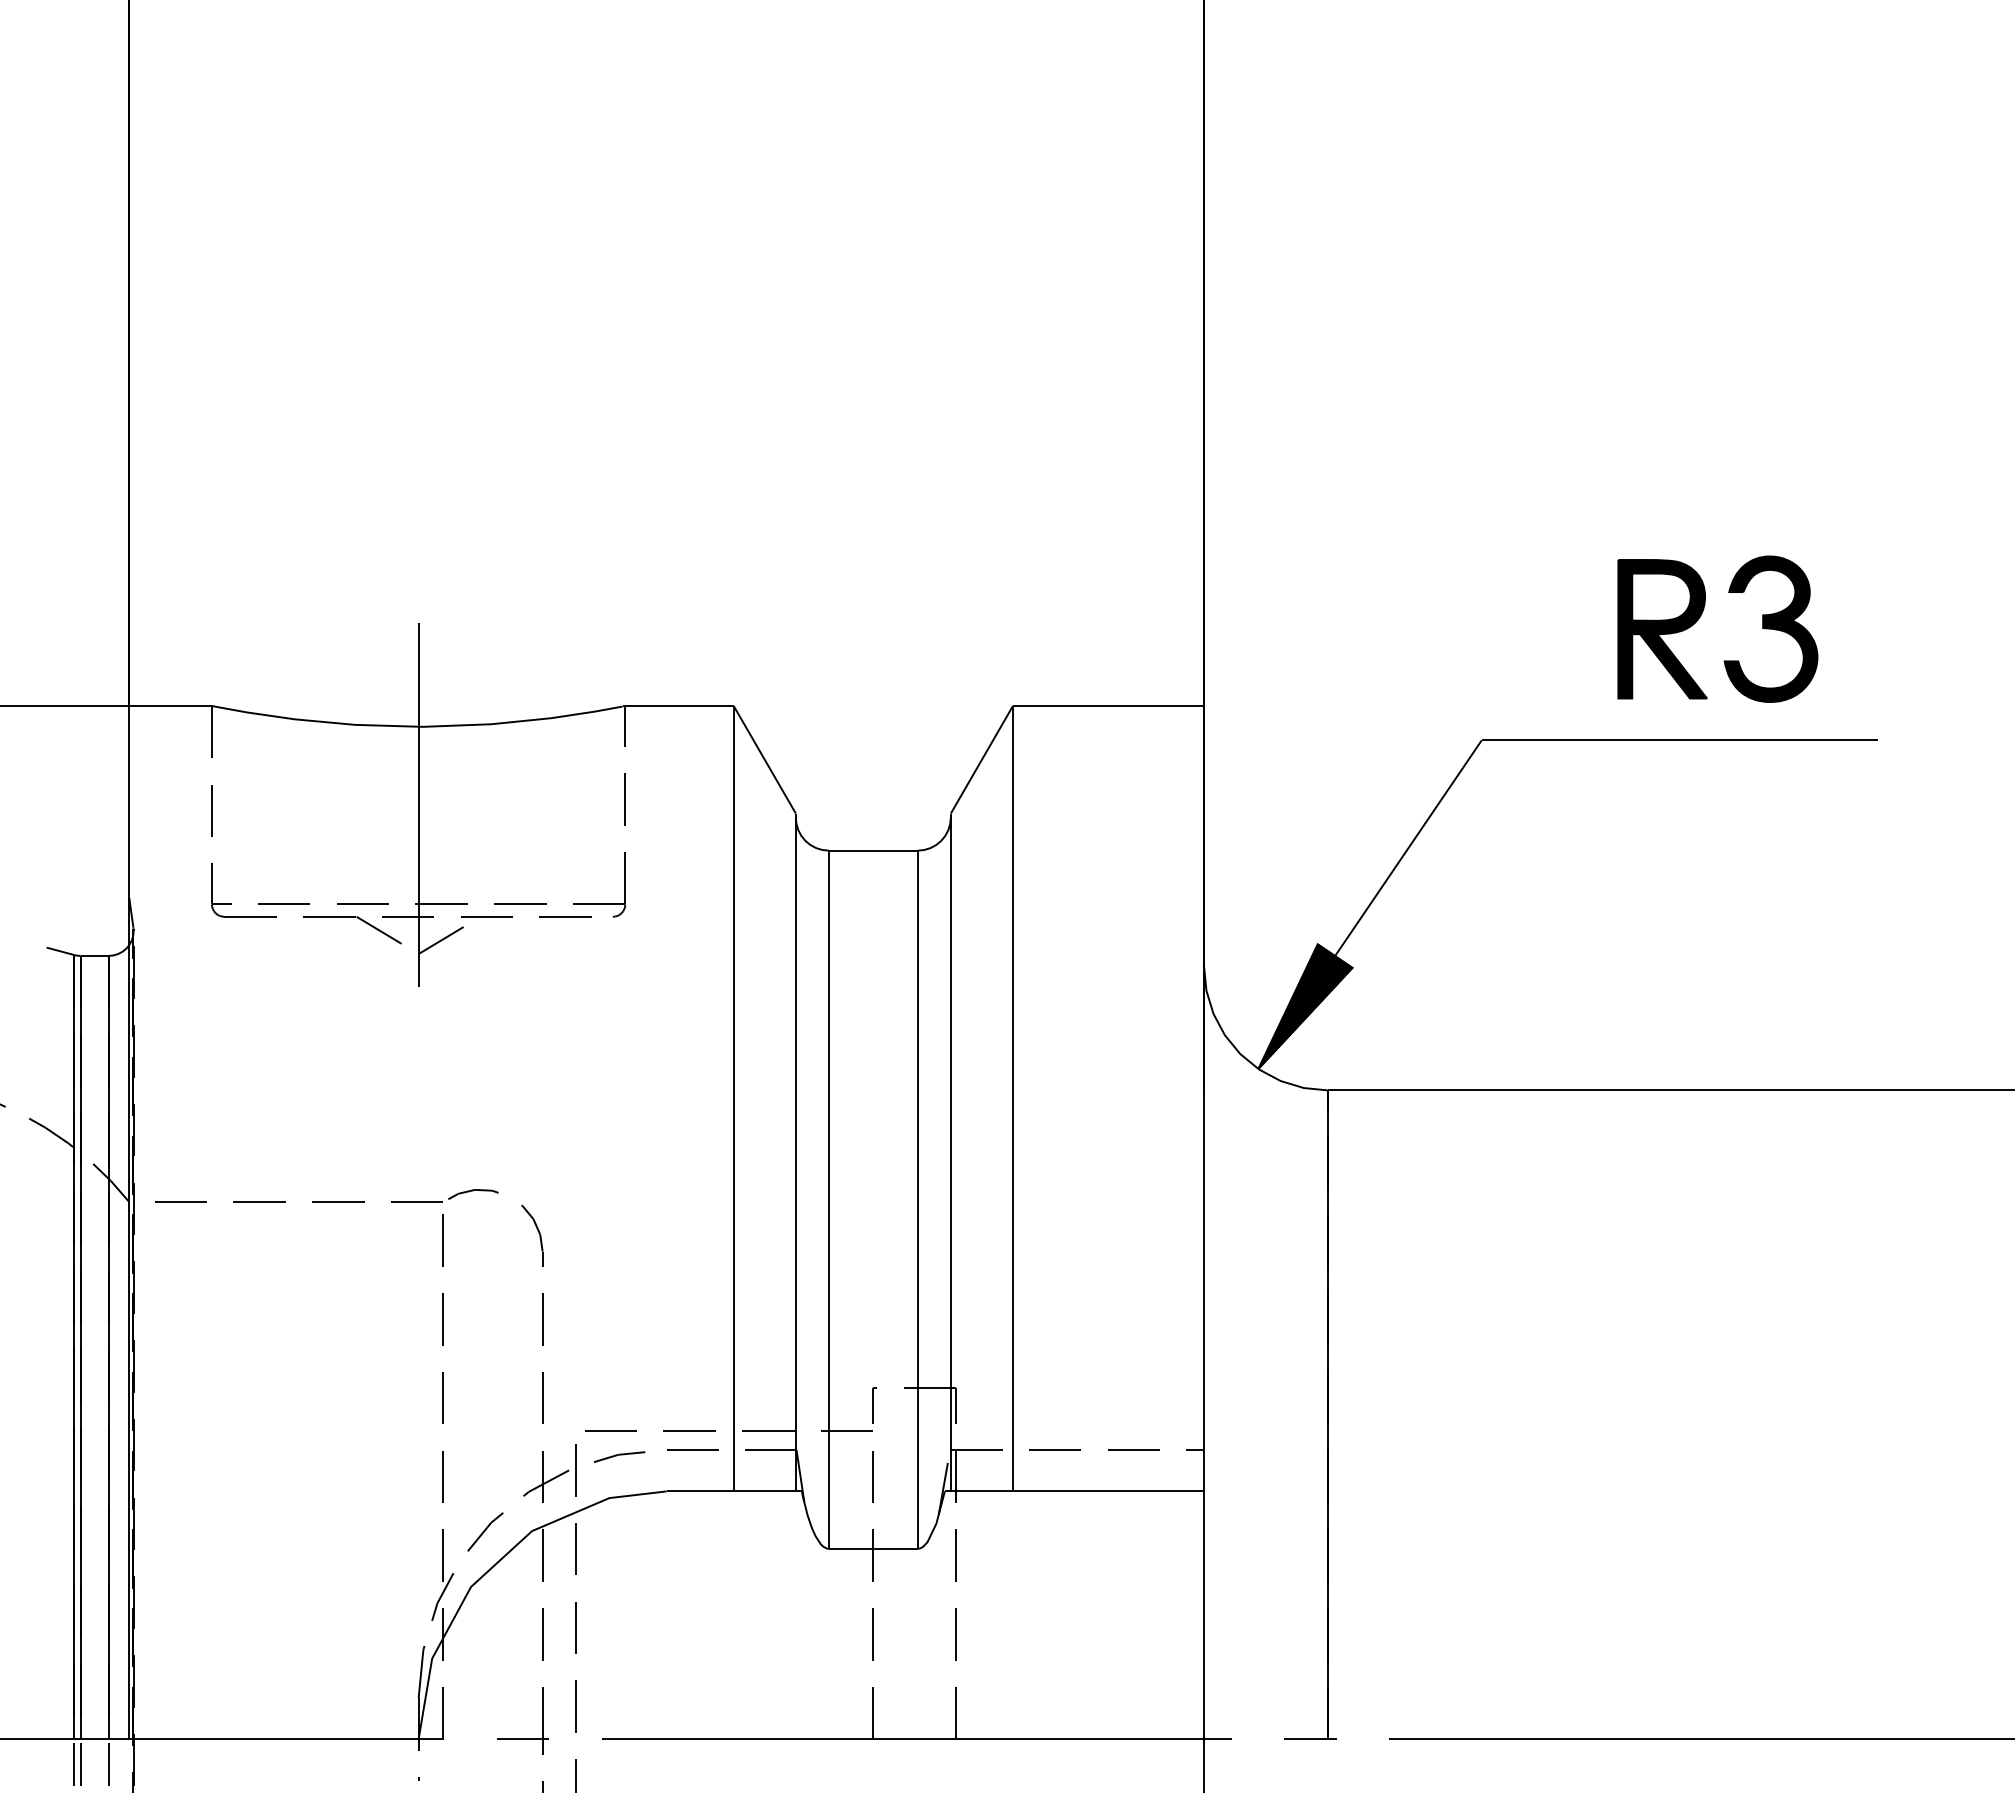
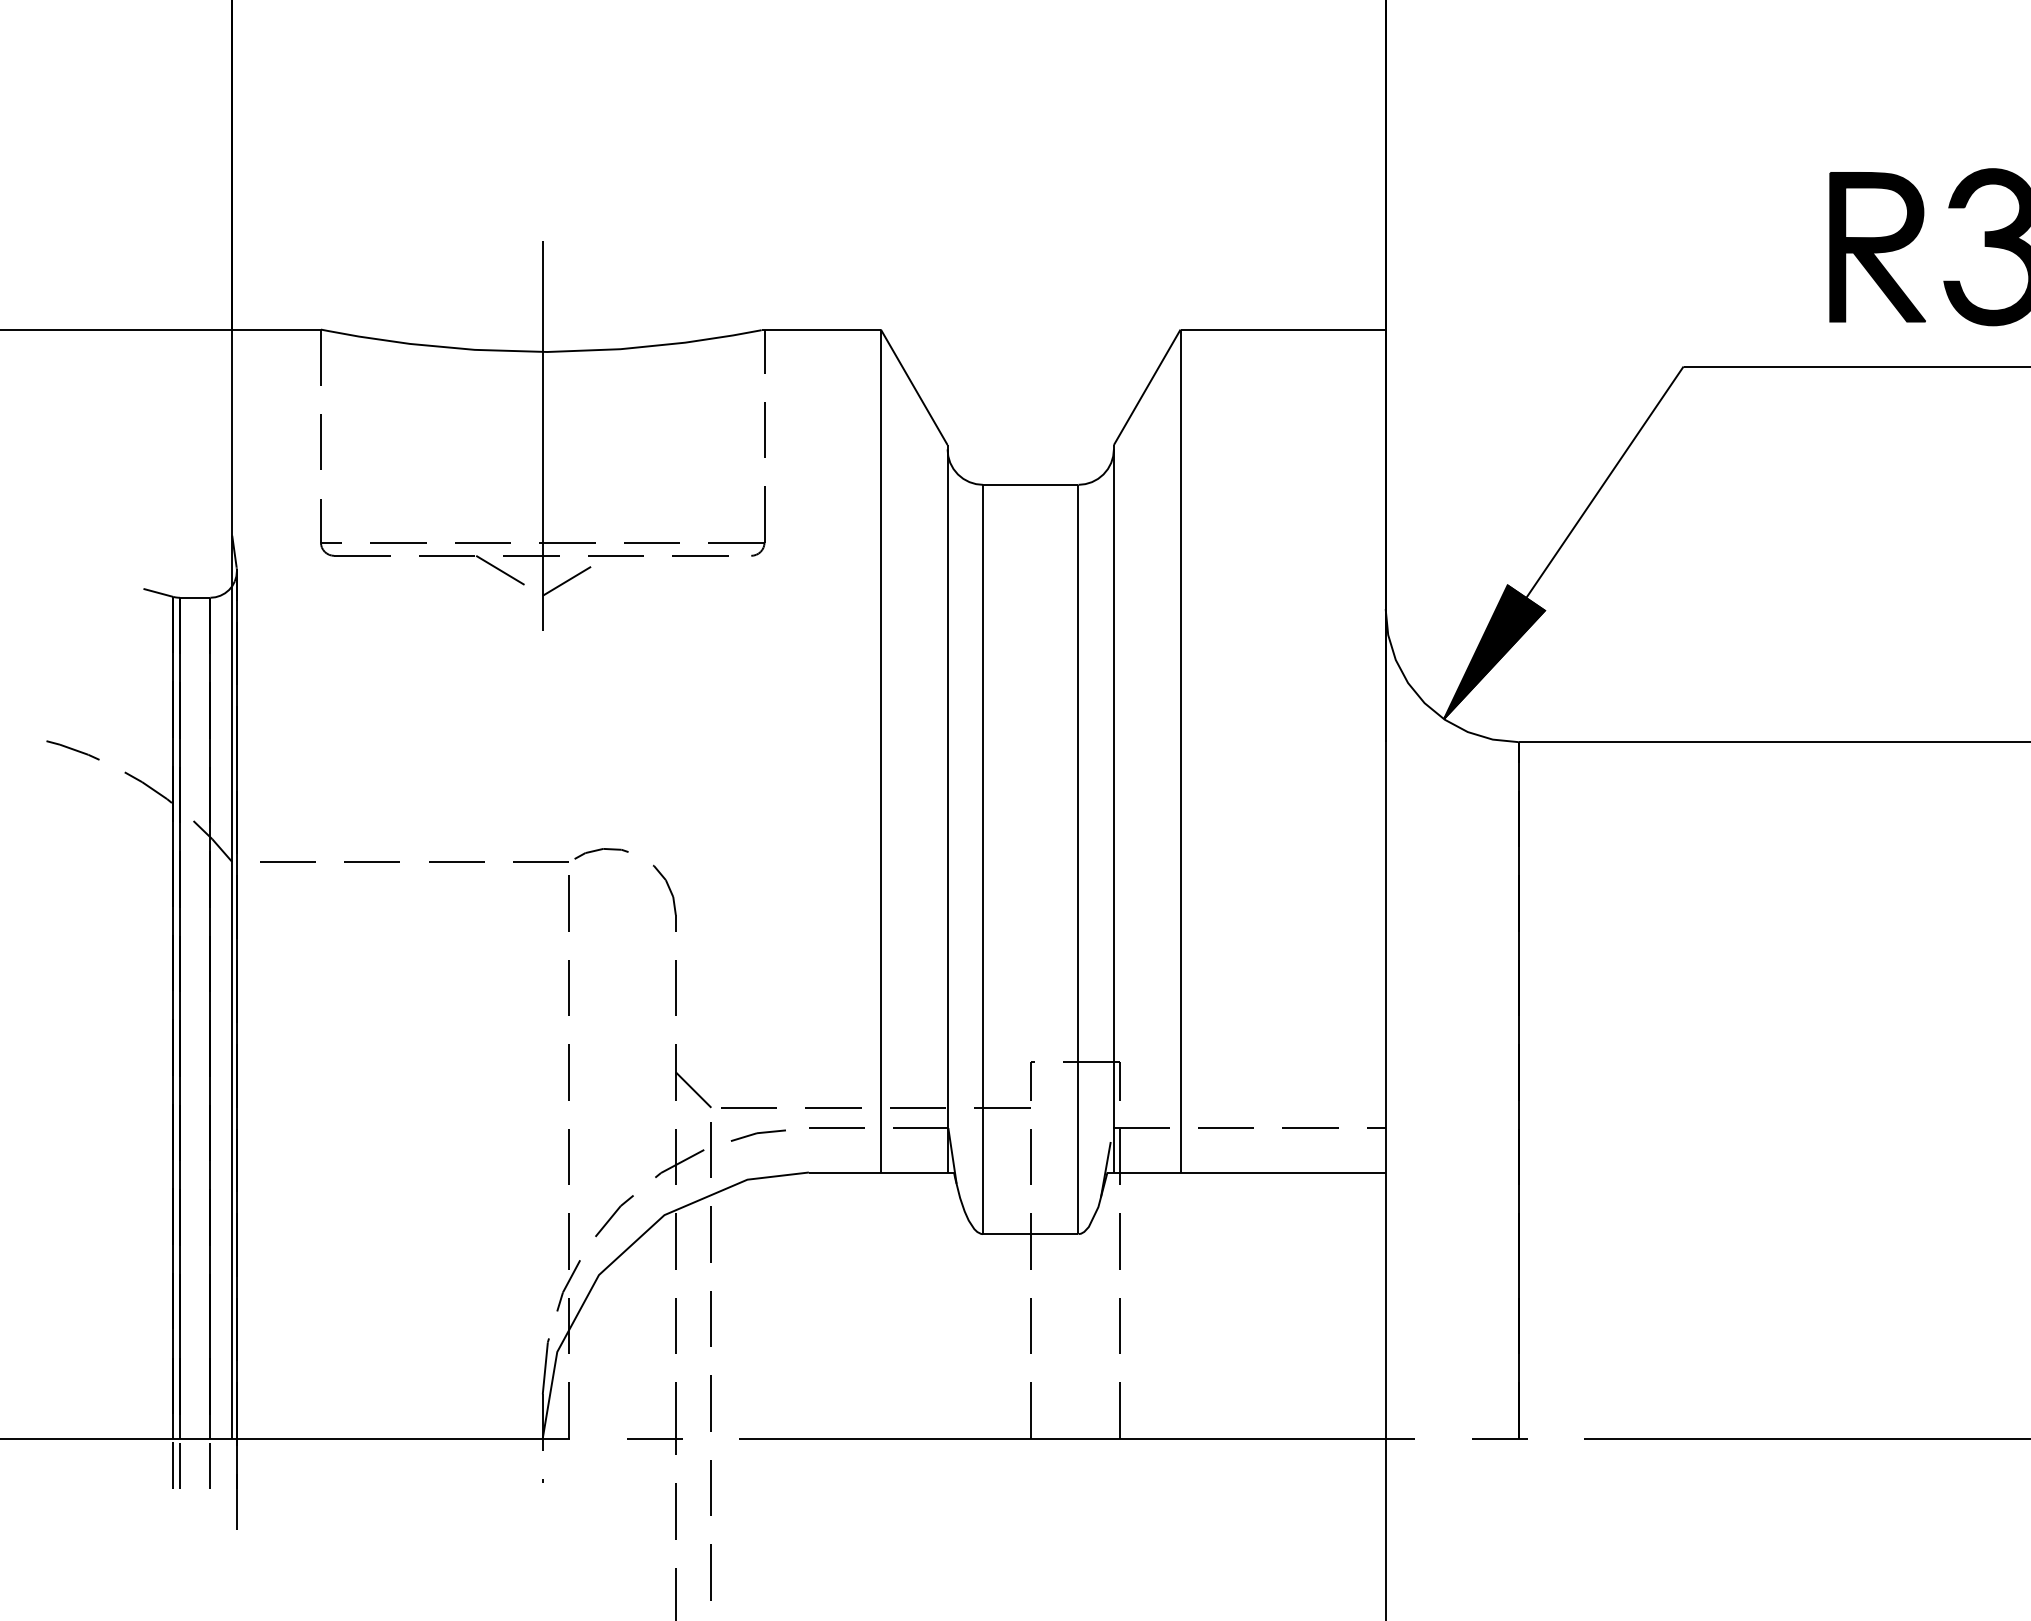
line: (558, 1414) -> (692, 1089), added

